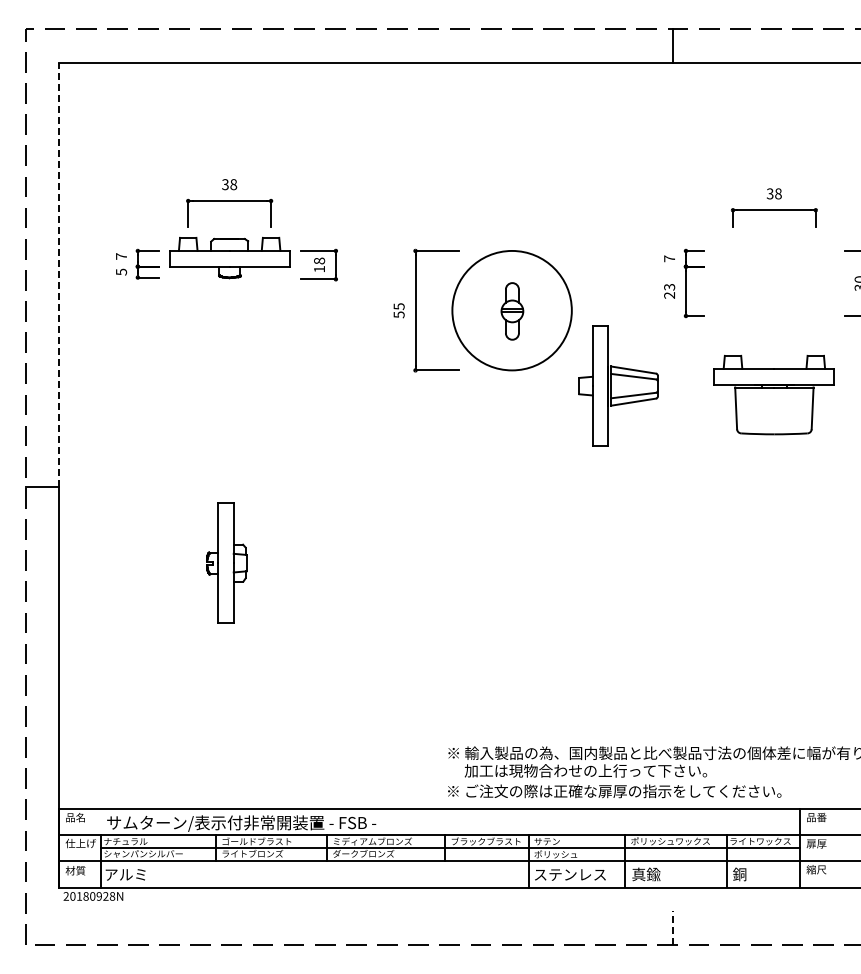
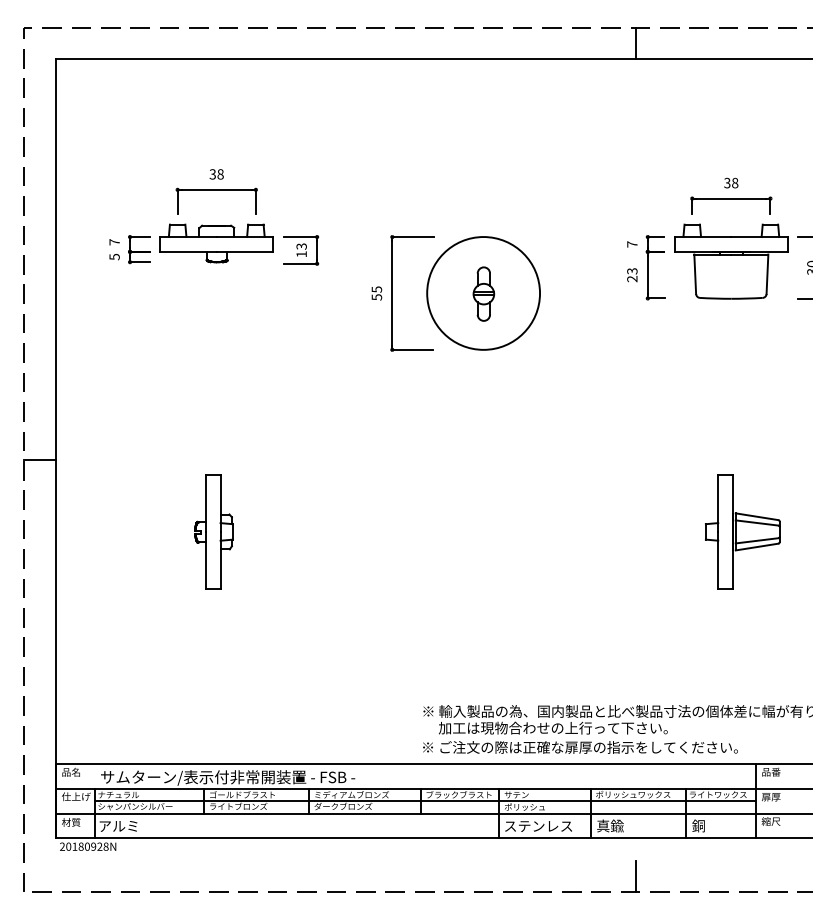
text: (319, 260) -> (301, 246), 18 -> 13
line: (59, 274) -> (56, 259), dashed -> solid
part: (618, 385) -> (742, 531), moved
part: (773, 394) -> (730, 261), moved
line: (673, 928) -> (636, 877), dashed -> solid

